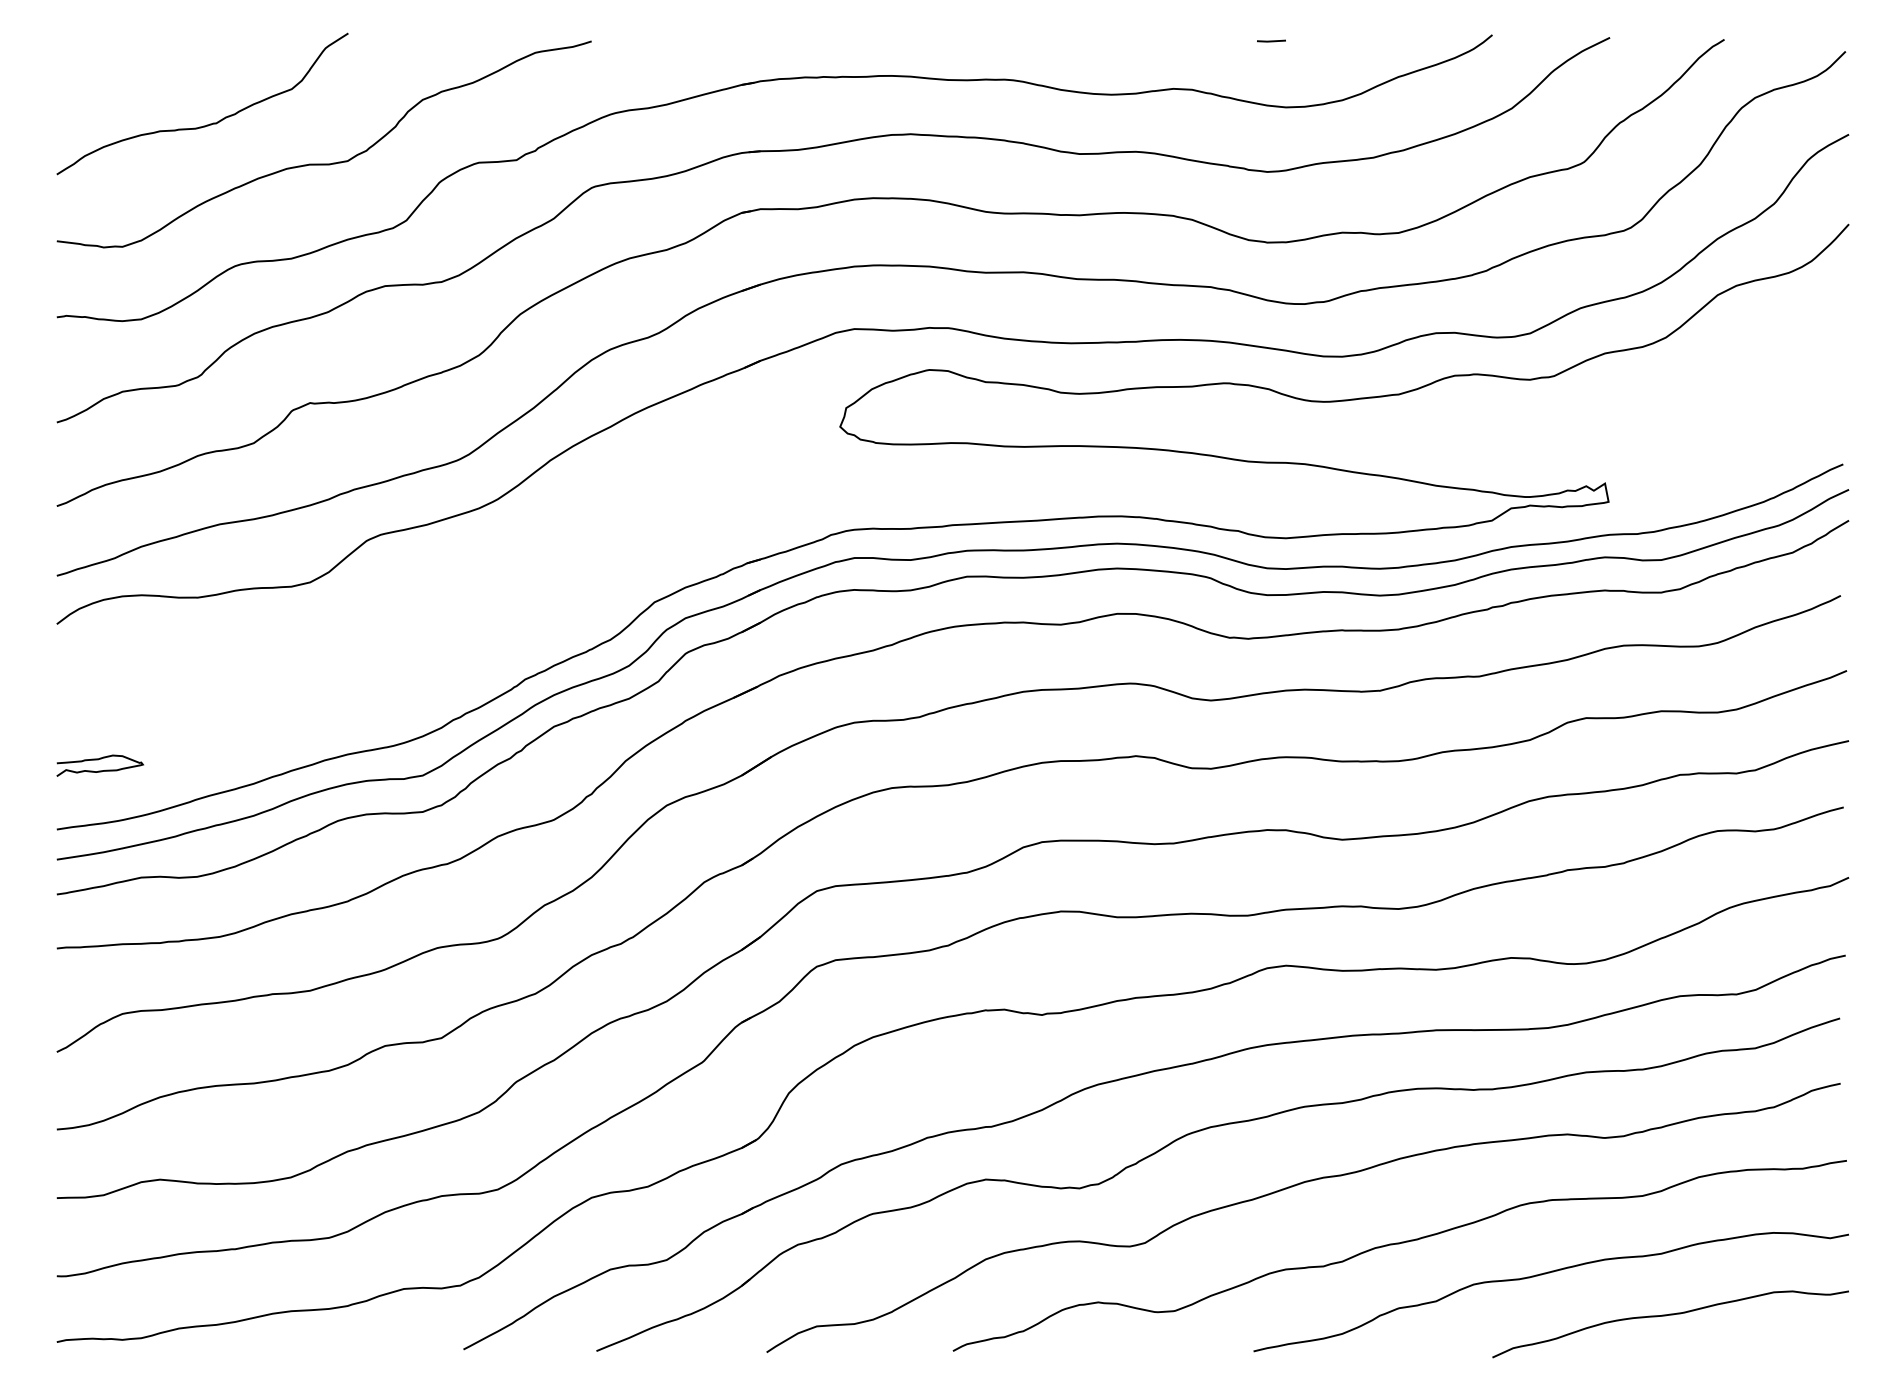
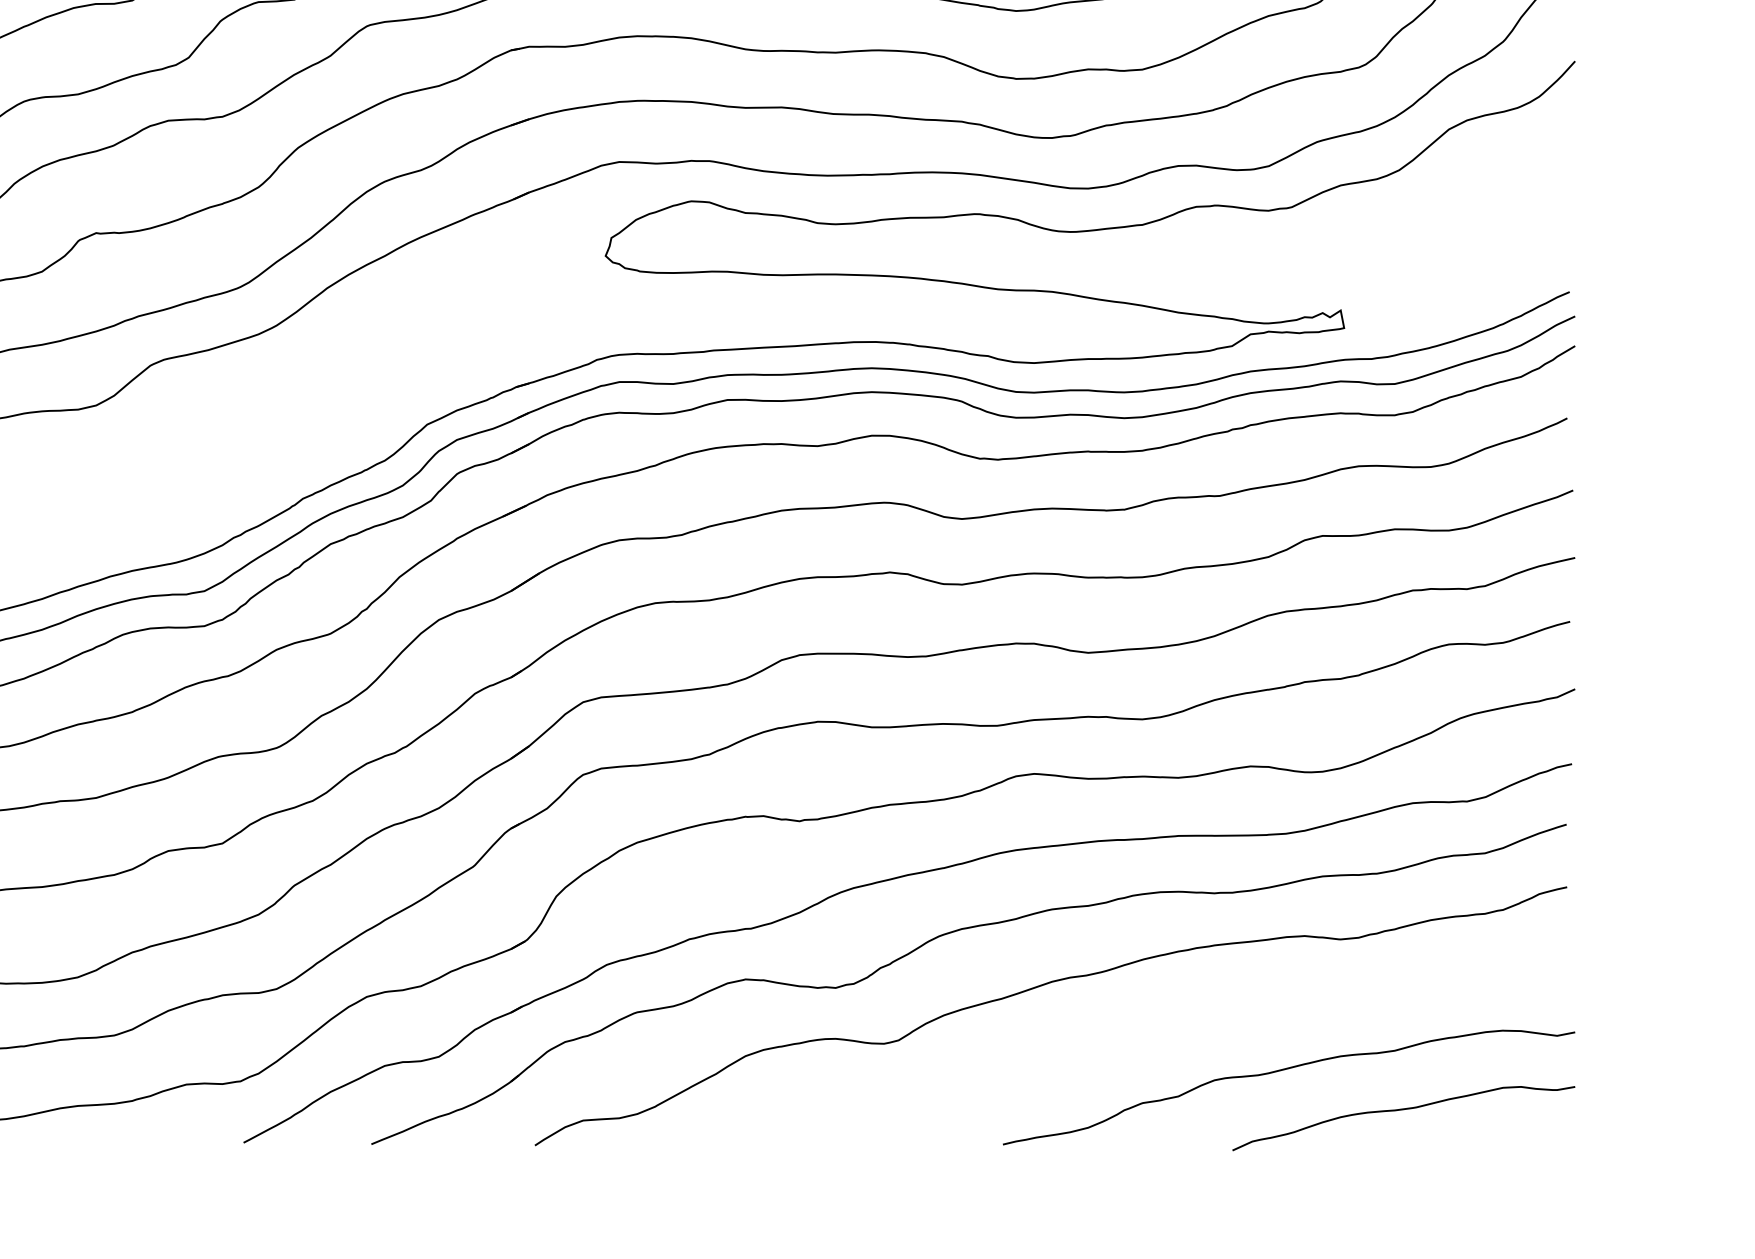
curve: (1399, 1244) -> (1143, 1041), removed

